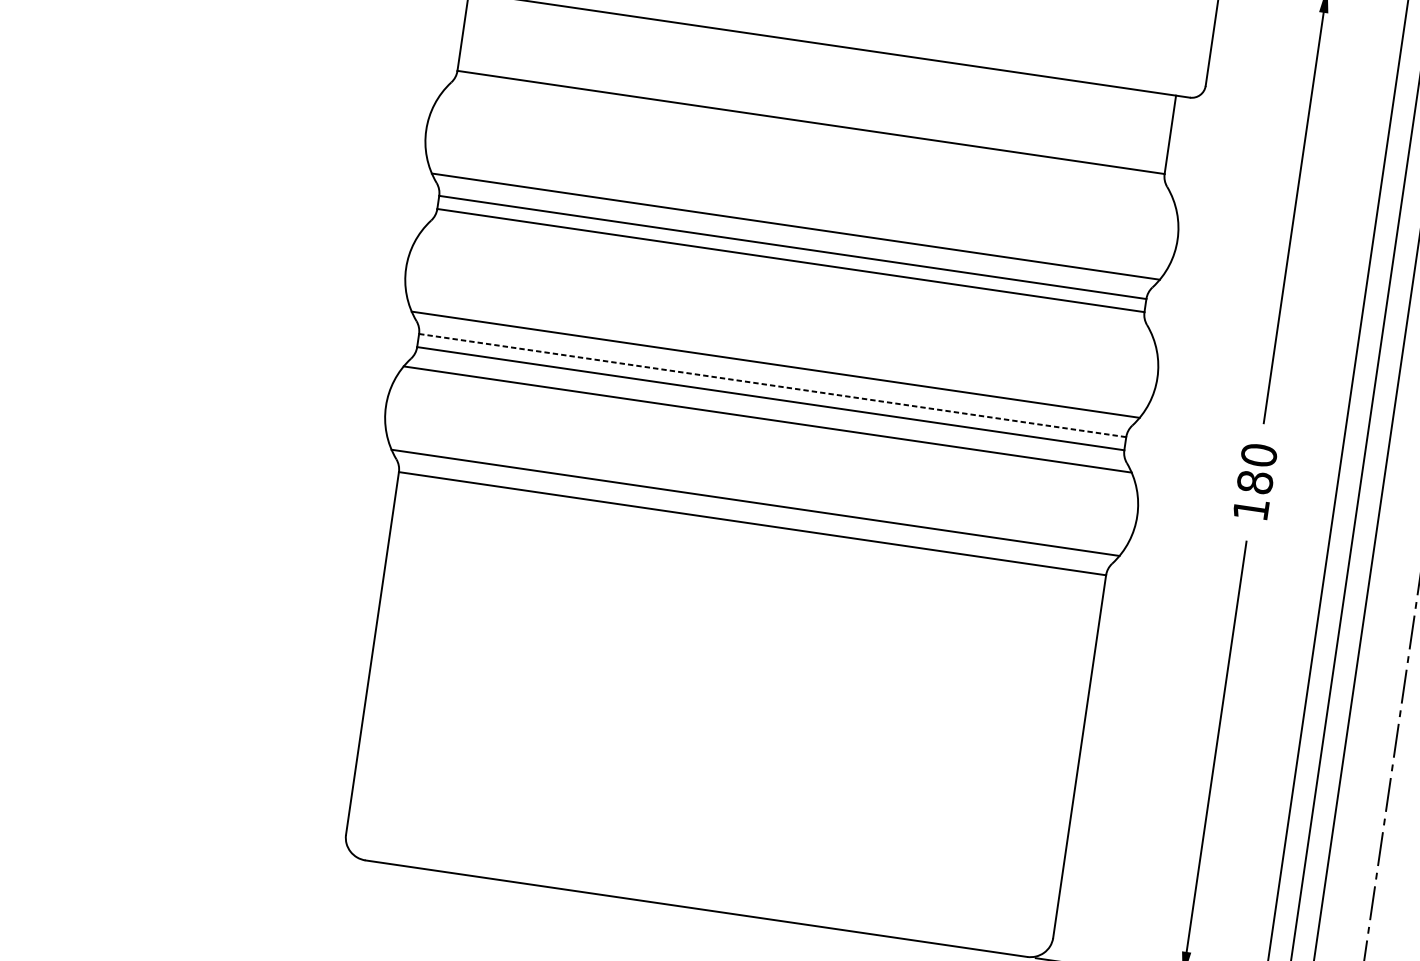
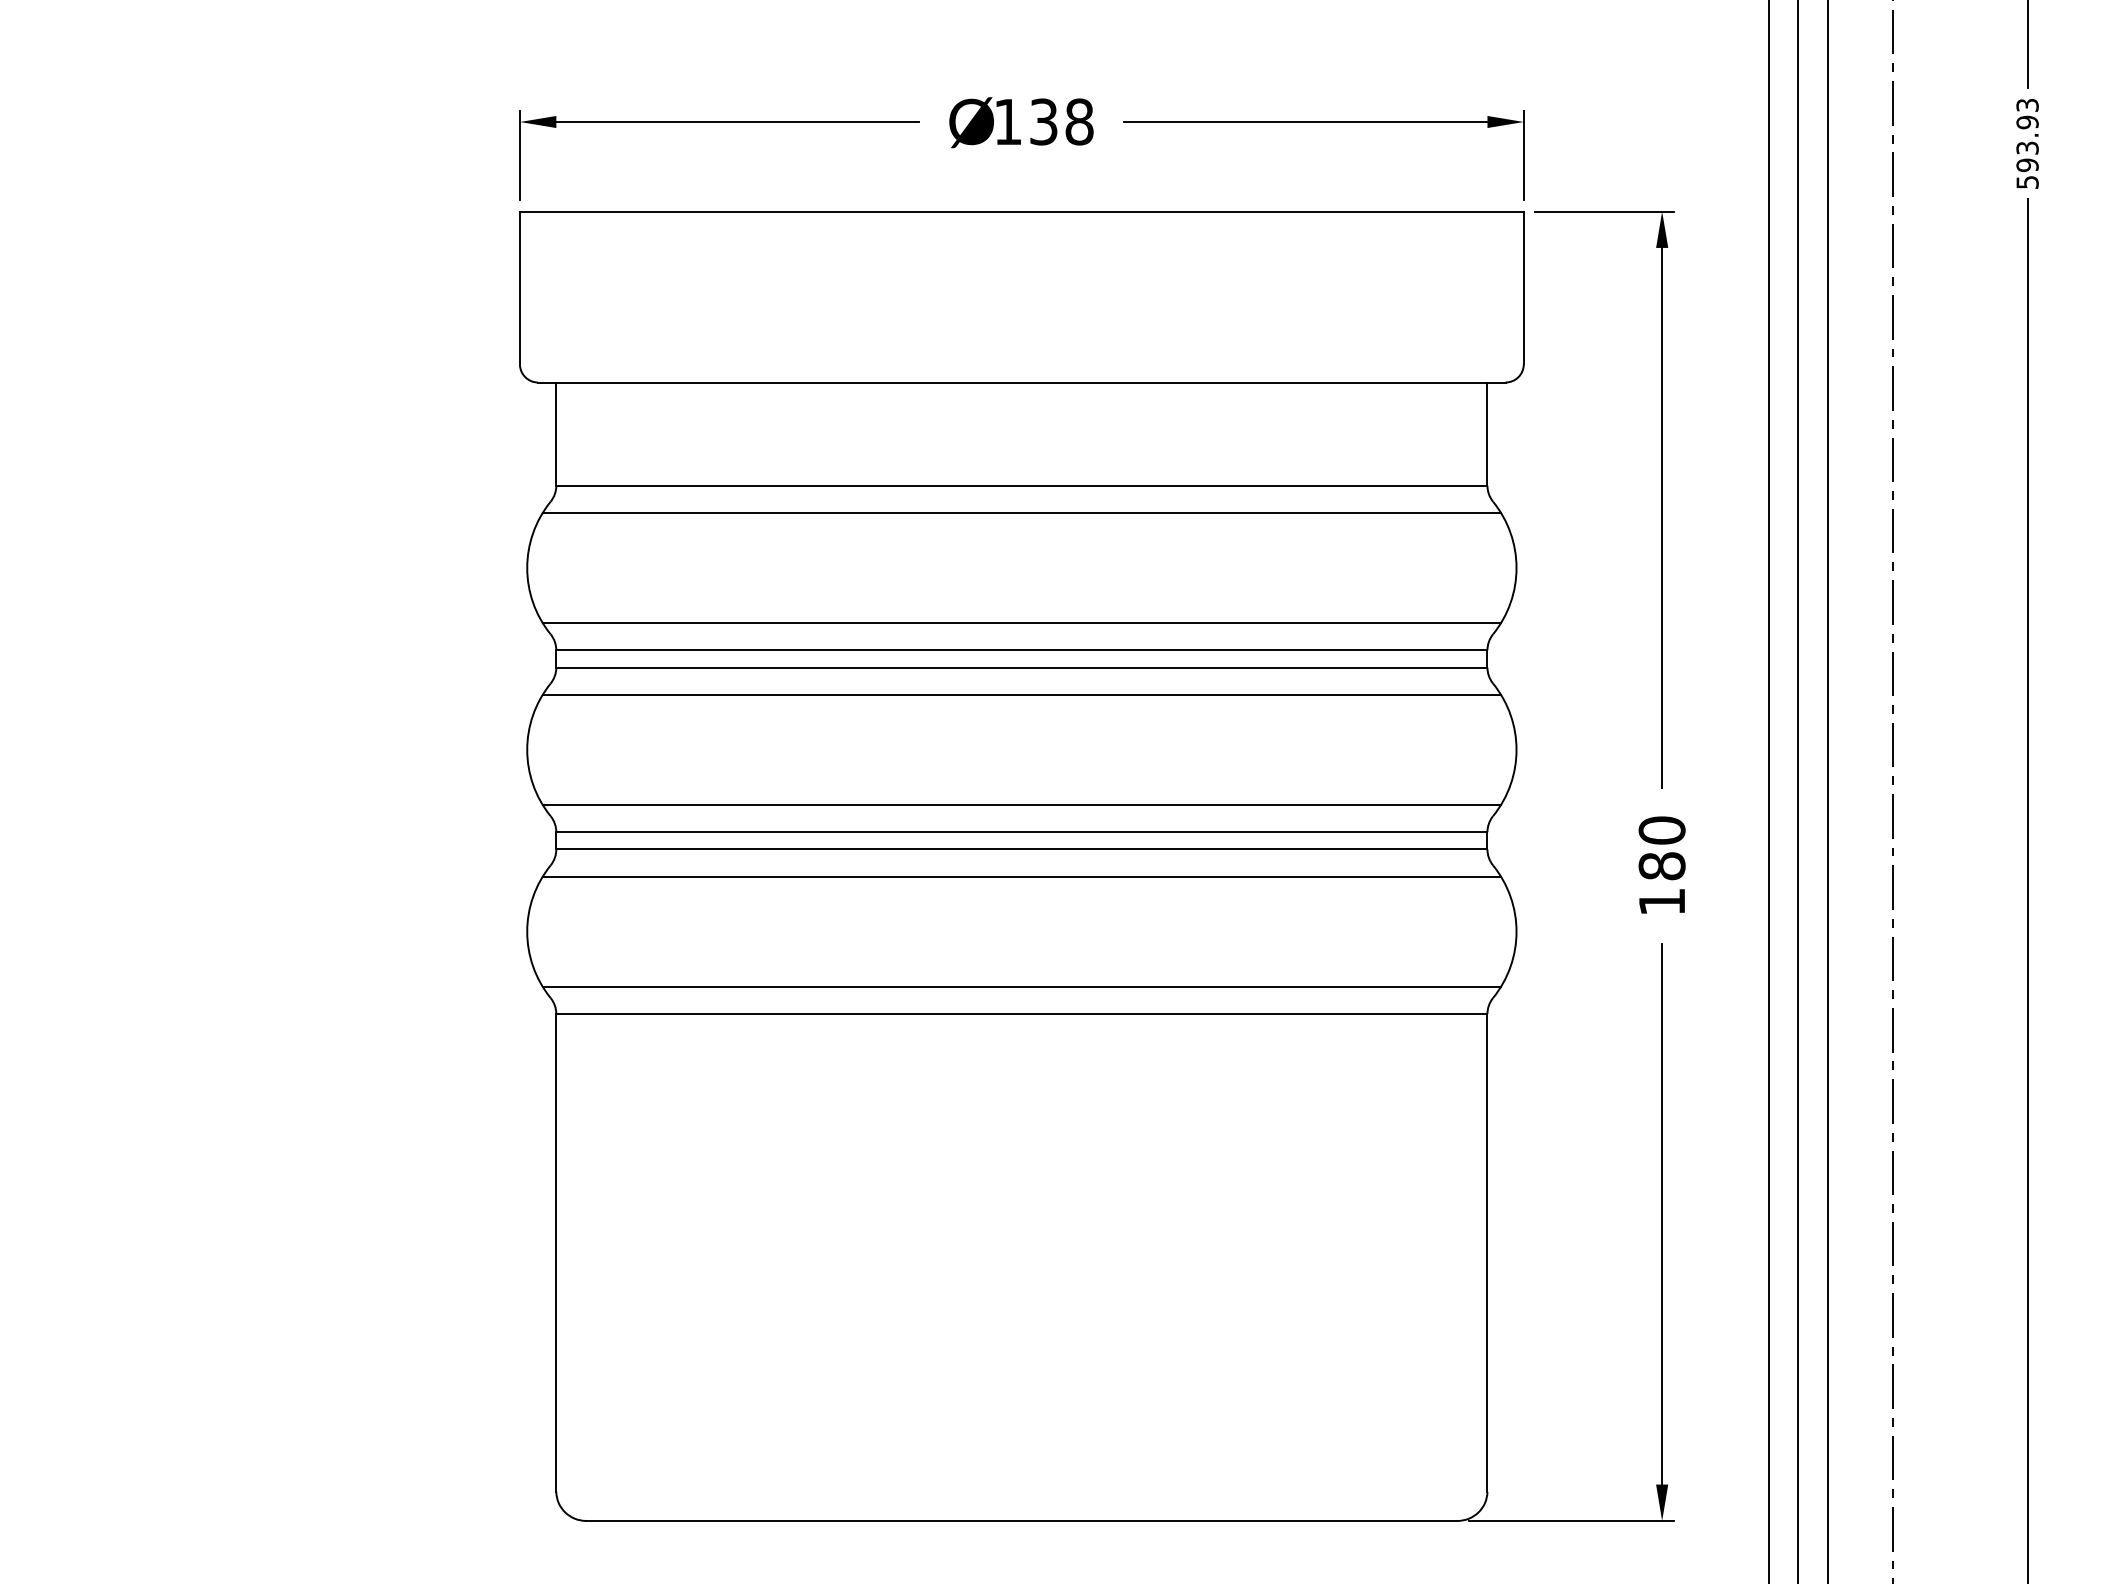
line: (807, 143) -> (1021, 513), added
line: (787, 281) -> (1021, 695), added
line: (772, 385) -> (1021, 832), dashed -> solid

